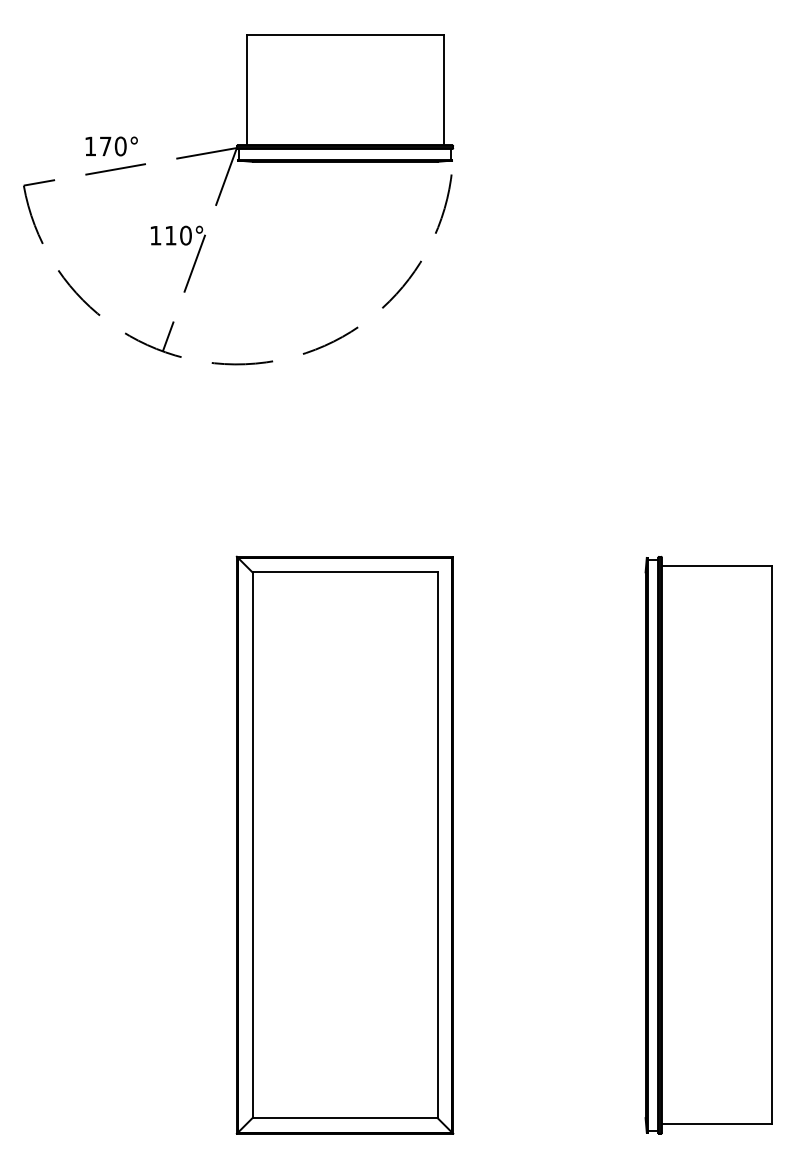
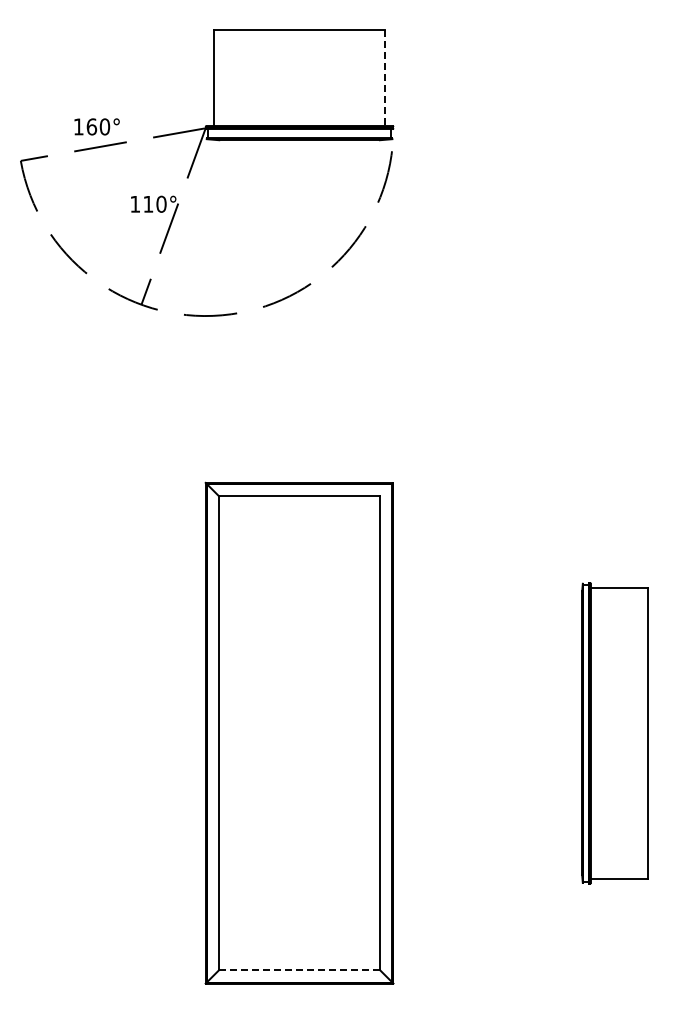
line: (444, 90) -> (385, 78), solid -> dashed
text: (105, 145) -> (91, 126), 170° -> 160°
part: (708, 845) -> (614, 733), size x0.6
line: (346, 1118) -> (300, 970), solid -> dashed

